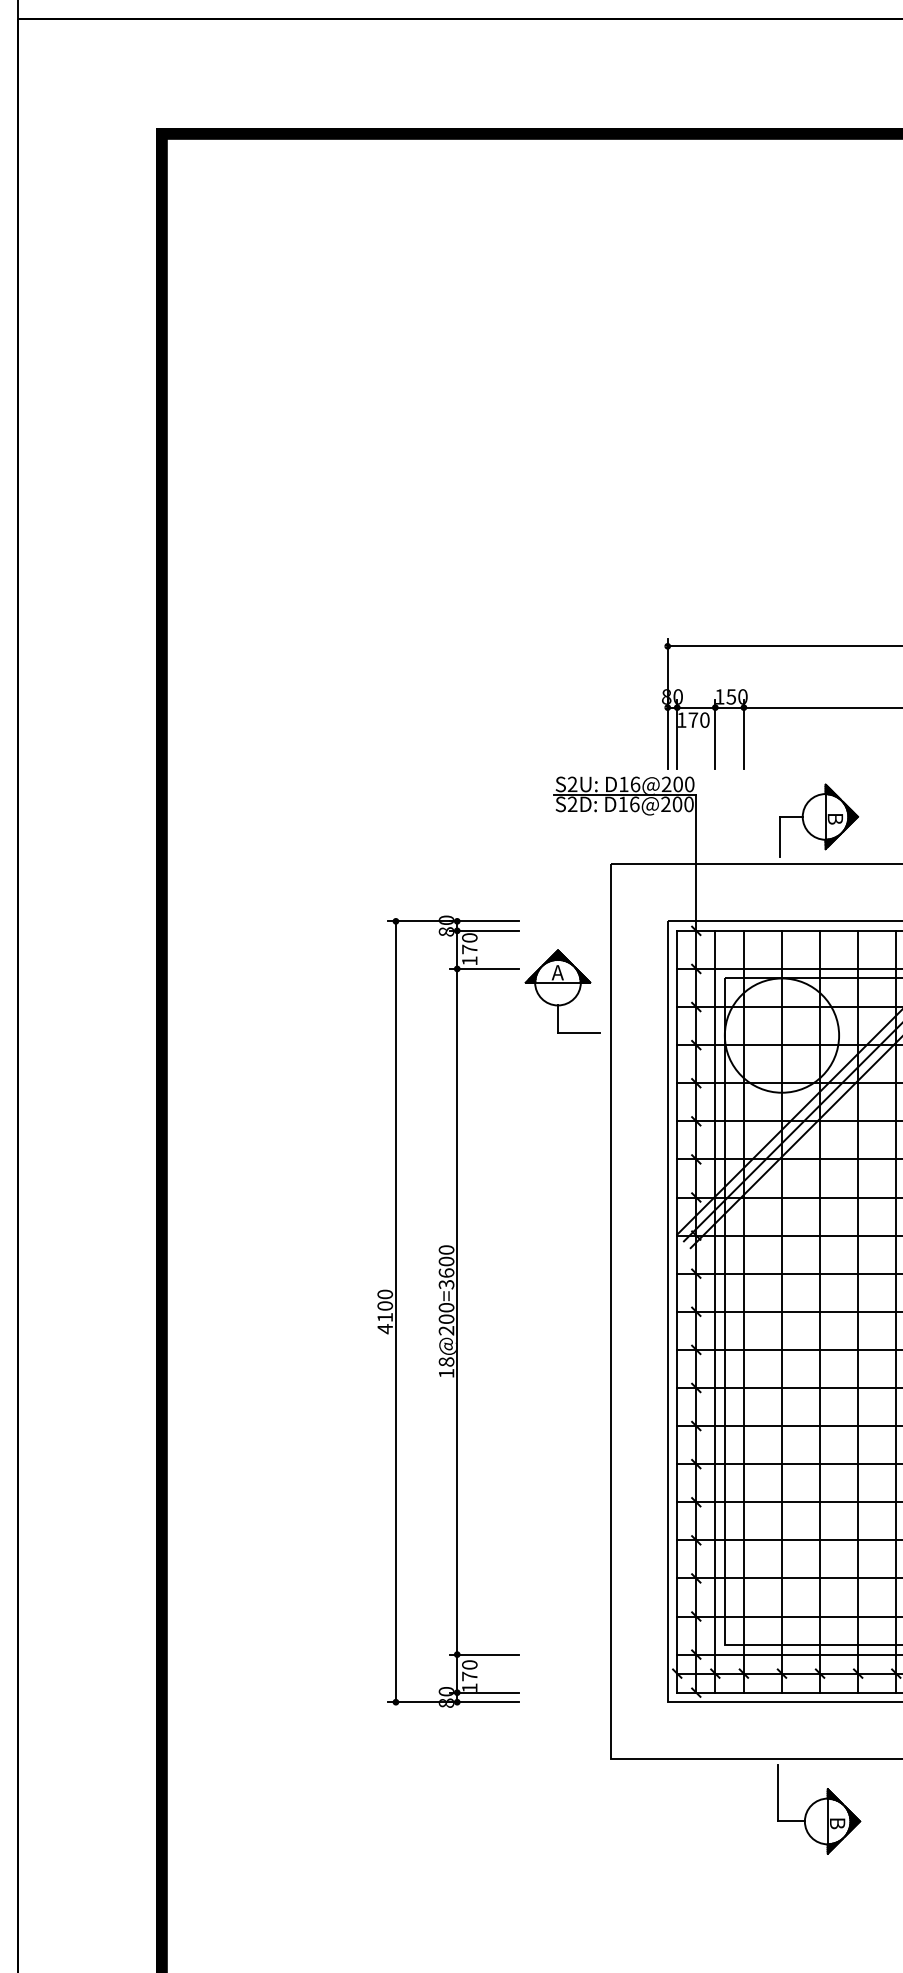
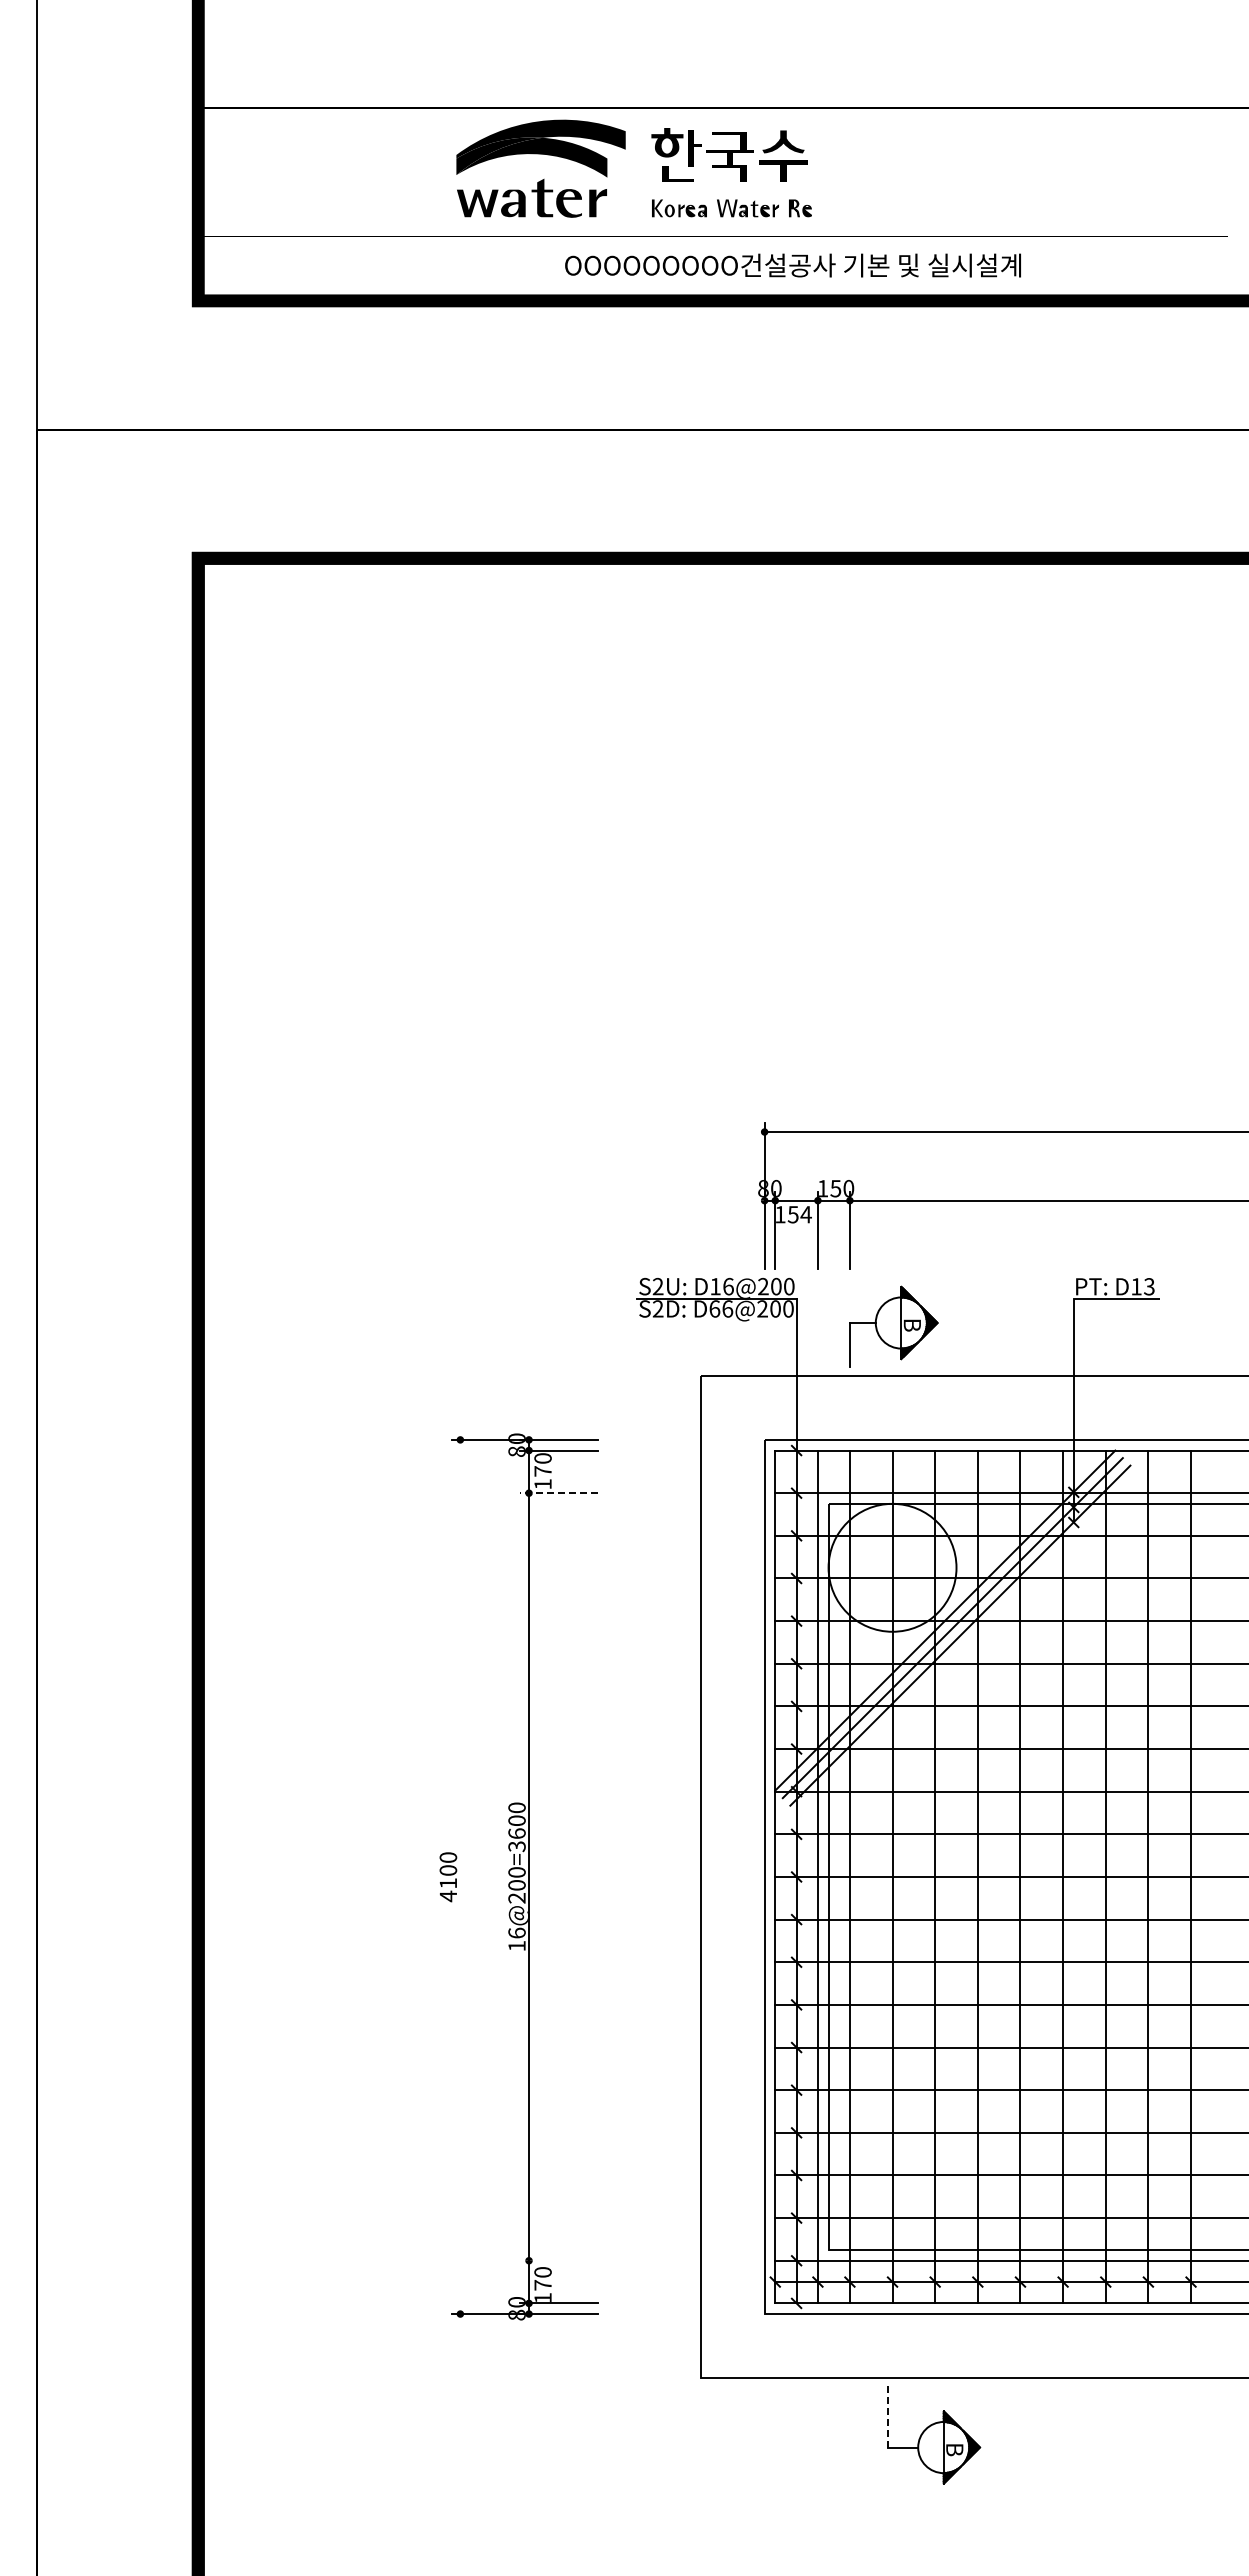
text: (698, 719) -> (799, 1214), 170 -> 154
text: (622, 803) -> (714, 1308), D16@200 -> D66@200
part: (818, 820) -> (893, 1326), moved
line: (484, 969) -> (559, 1493), solid -> dashed
part: (562, 990) -> (646, 1517), removed
line: (396, 1311) -> (460, 1876), removed
text: (446, 1361) -> (516, 1932), 18@200=3600 -> 16@200=3600
line: (483, 1654) -> (558, 2260), removed
line: (777, 1792) -> (887, 2415), solid -> dashed

